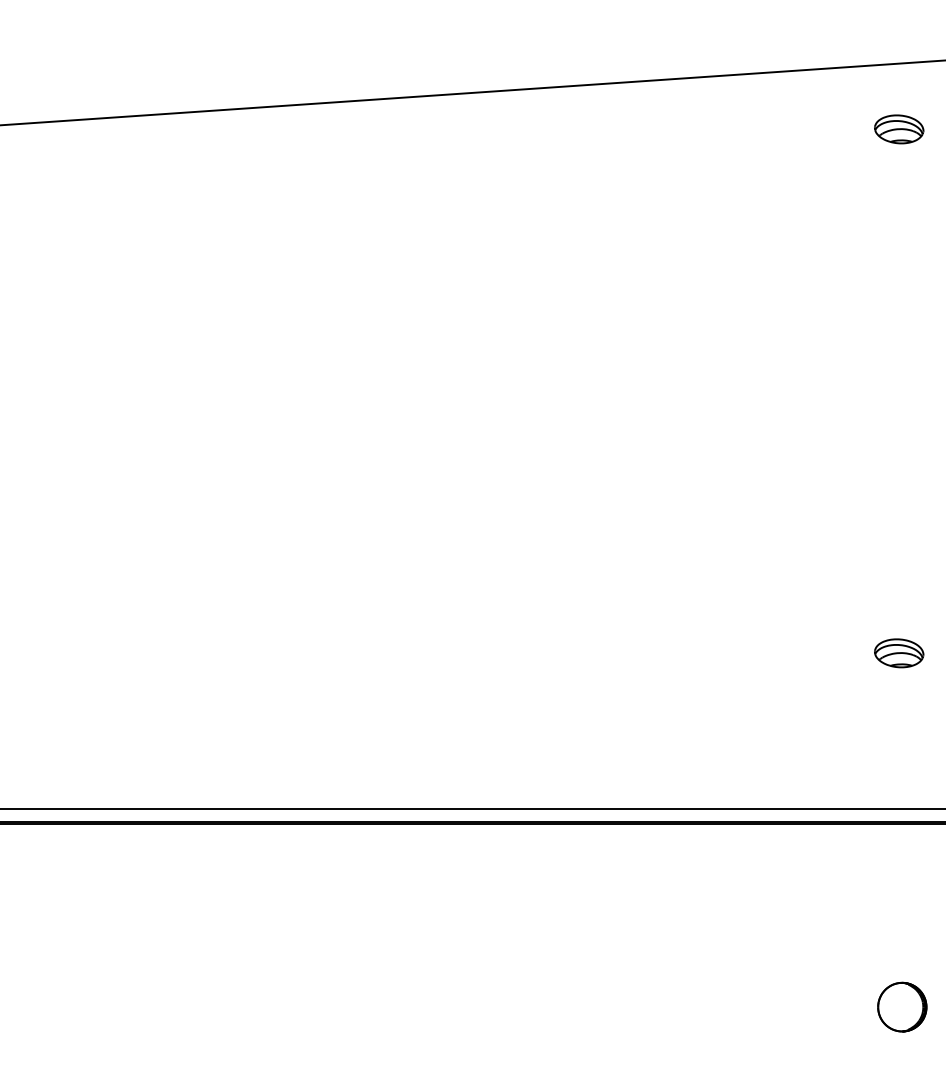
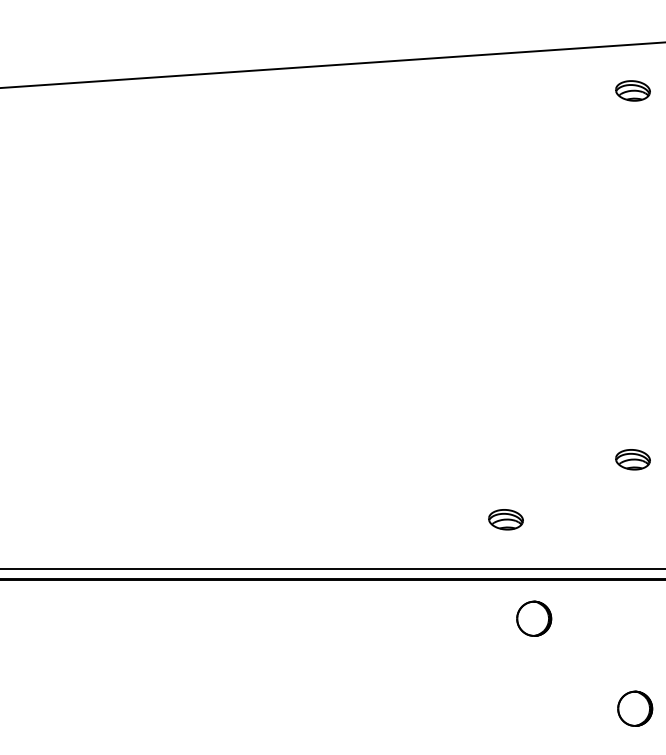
part: (718, 738) -> (505, 519), added
part: (759, 878) -> (534, 618), added

